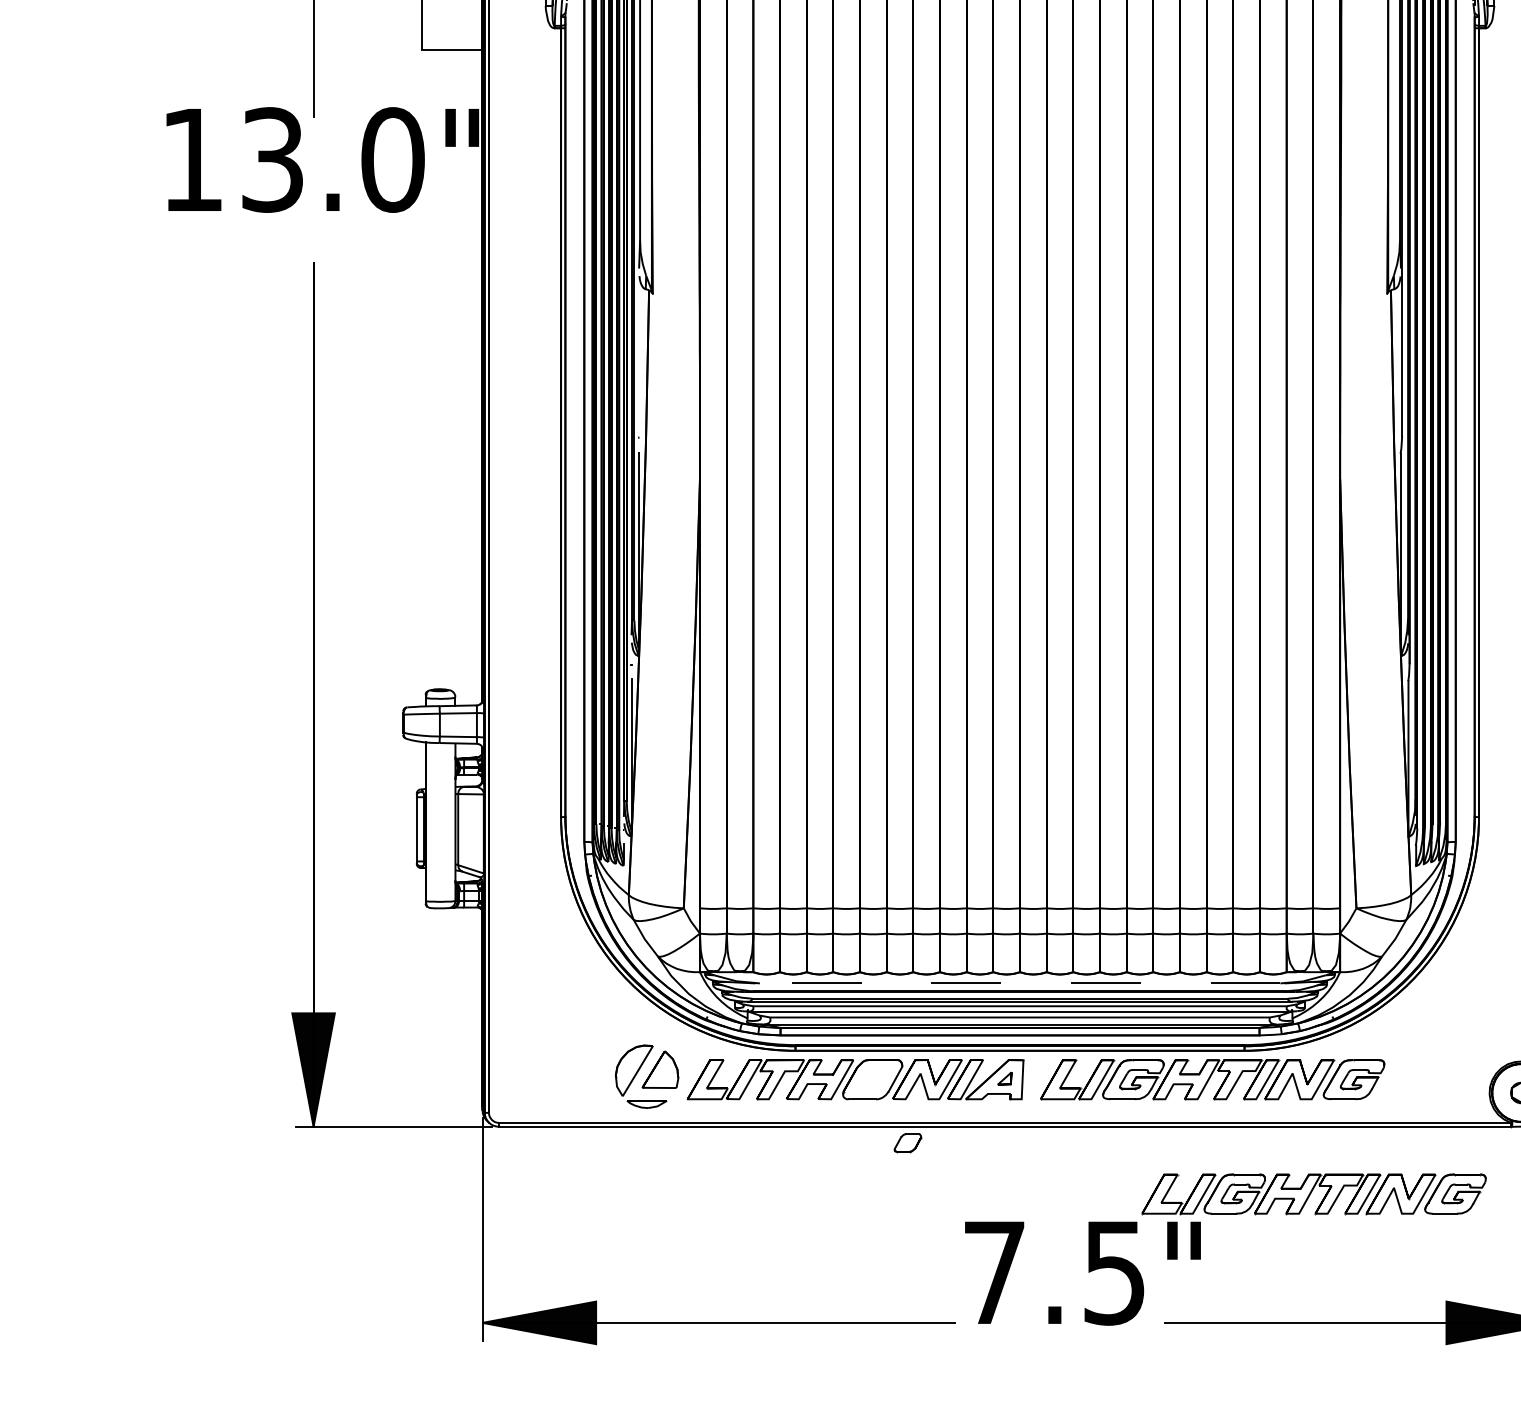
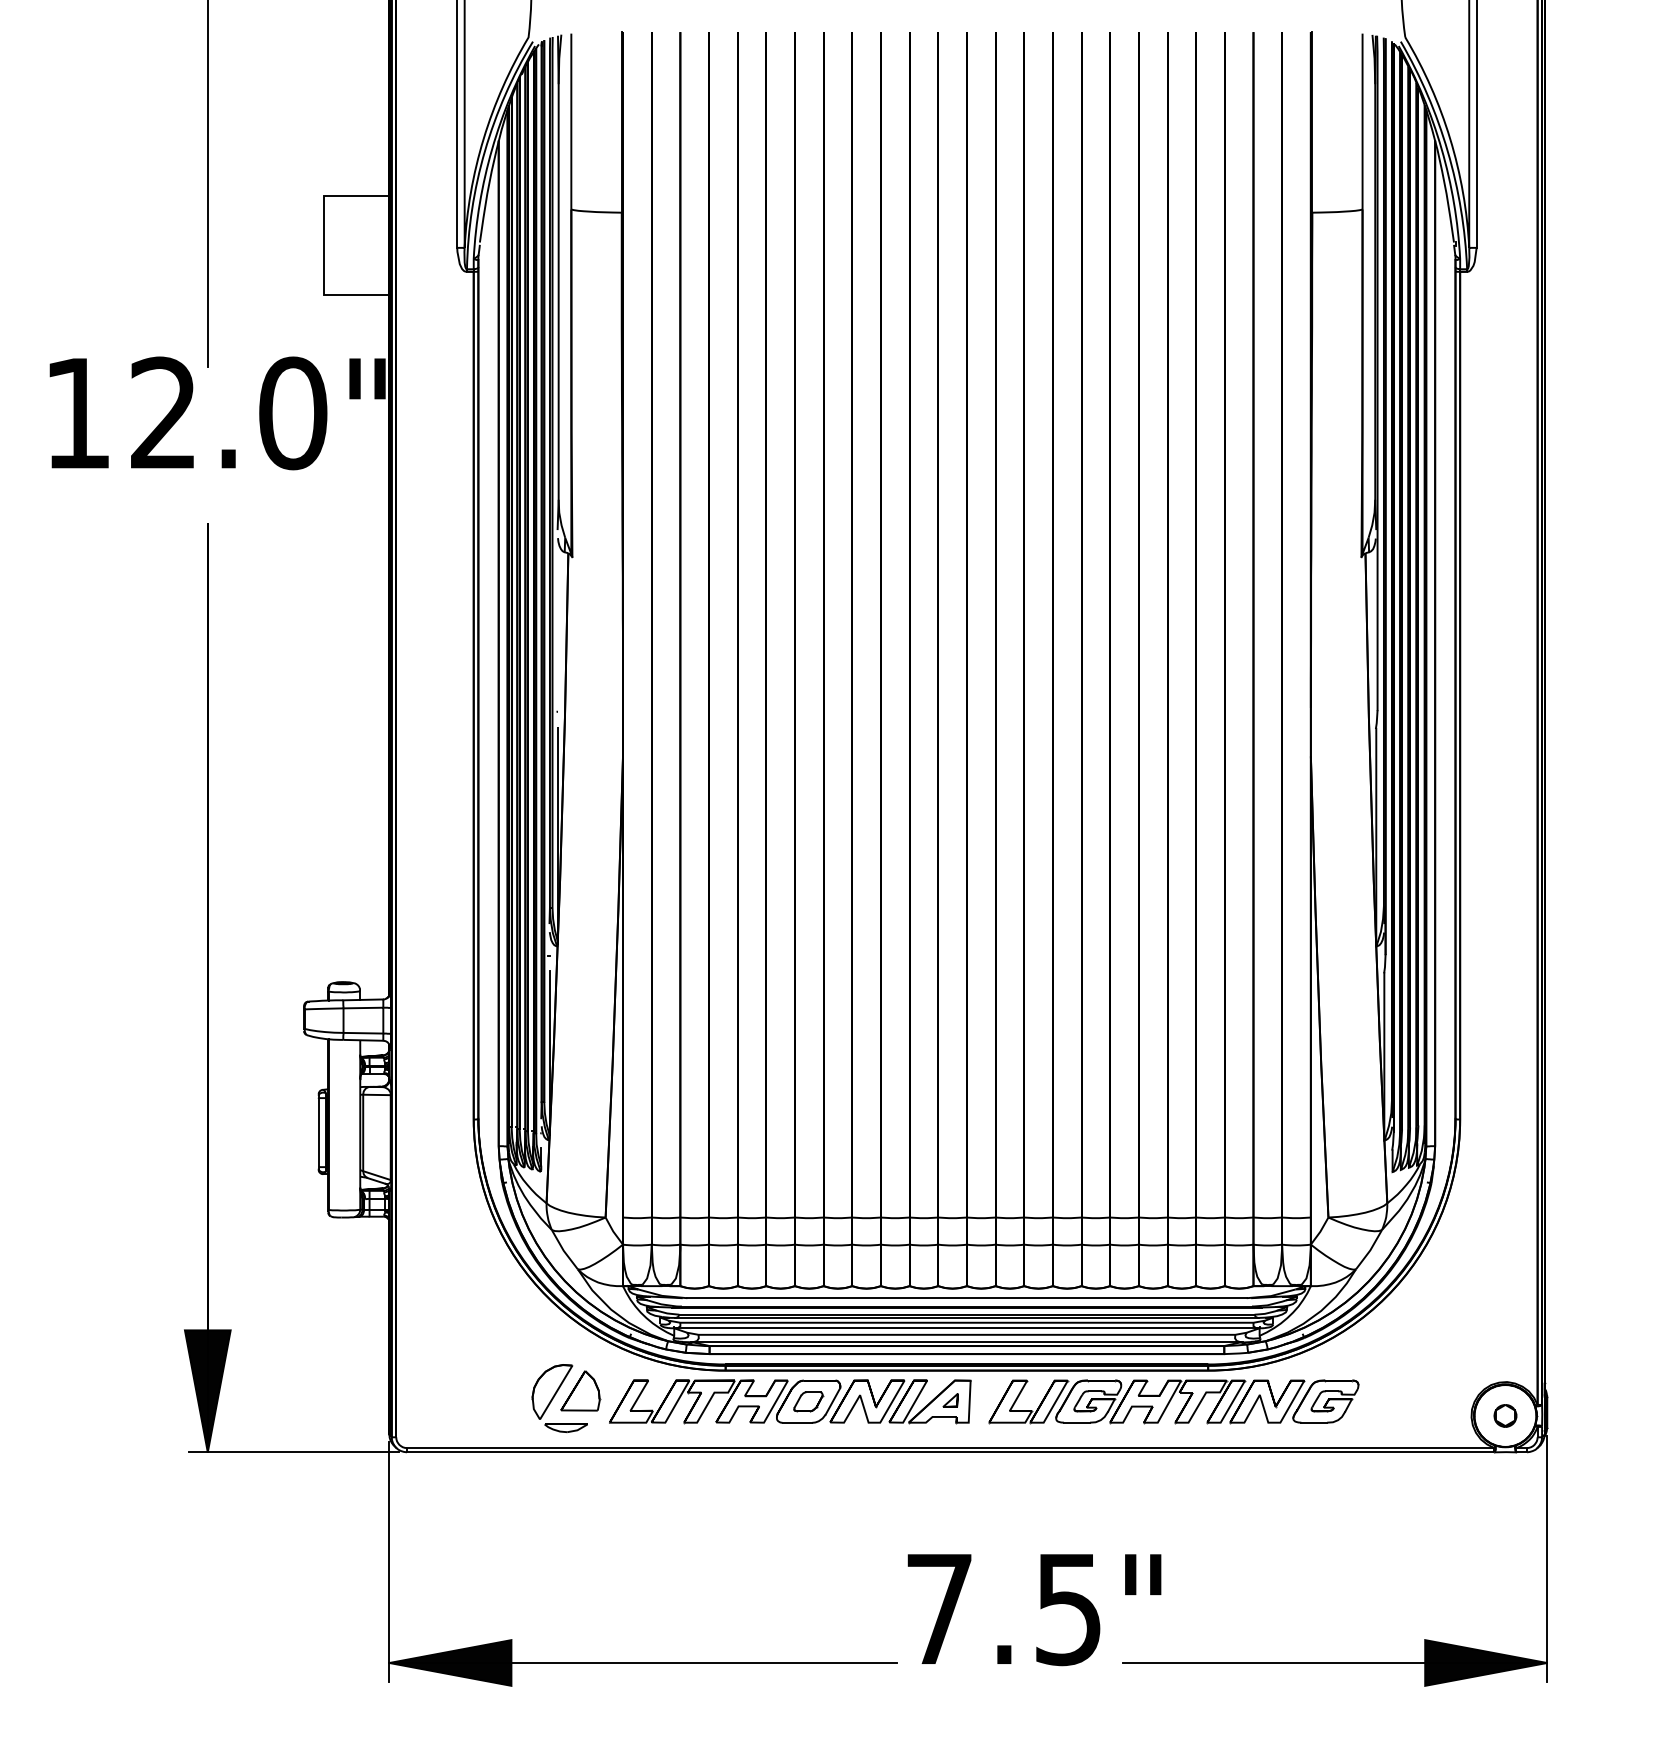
text: (272, 160) -> (163, 413), 13.0" -> 12.0"
line: (1020, 983) -> (967, 1298), dashed -> solid
part: (907, 1142) -> (808, 1401), moved
part: (1313, 1194) -> (1282, 1524), removed

